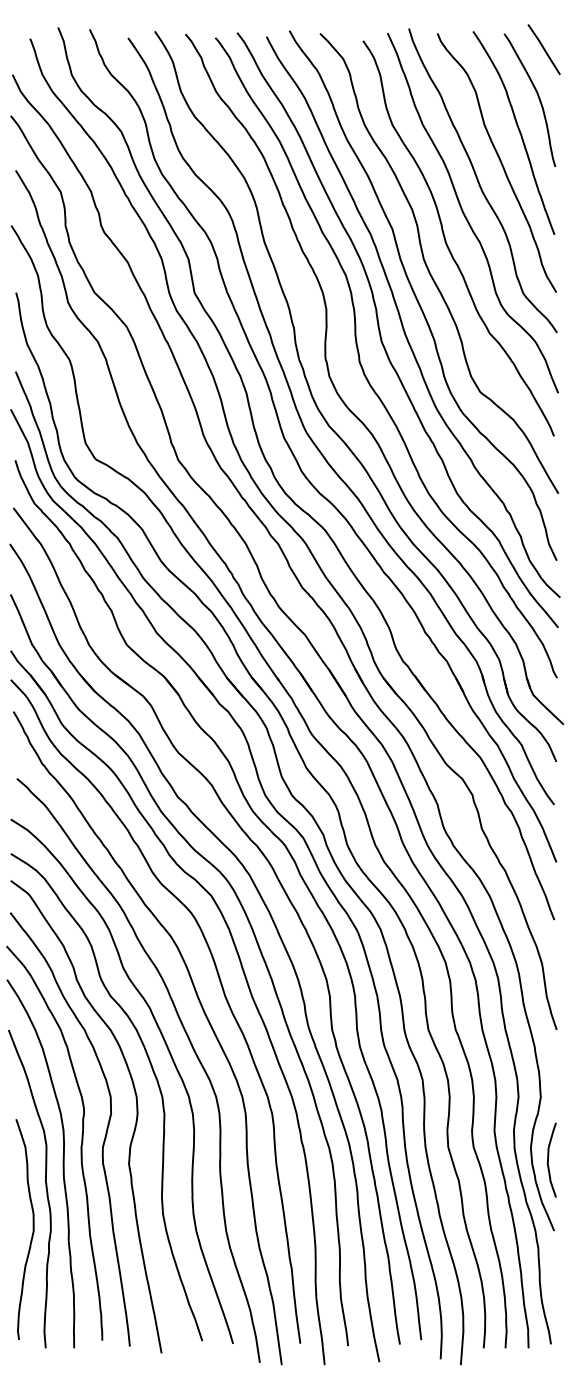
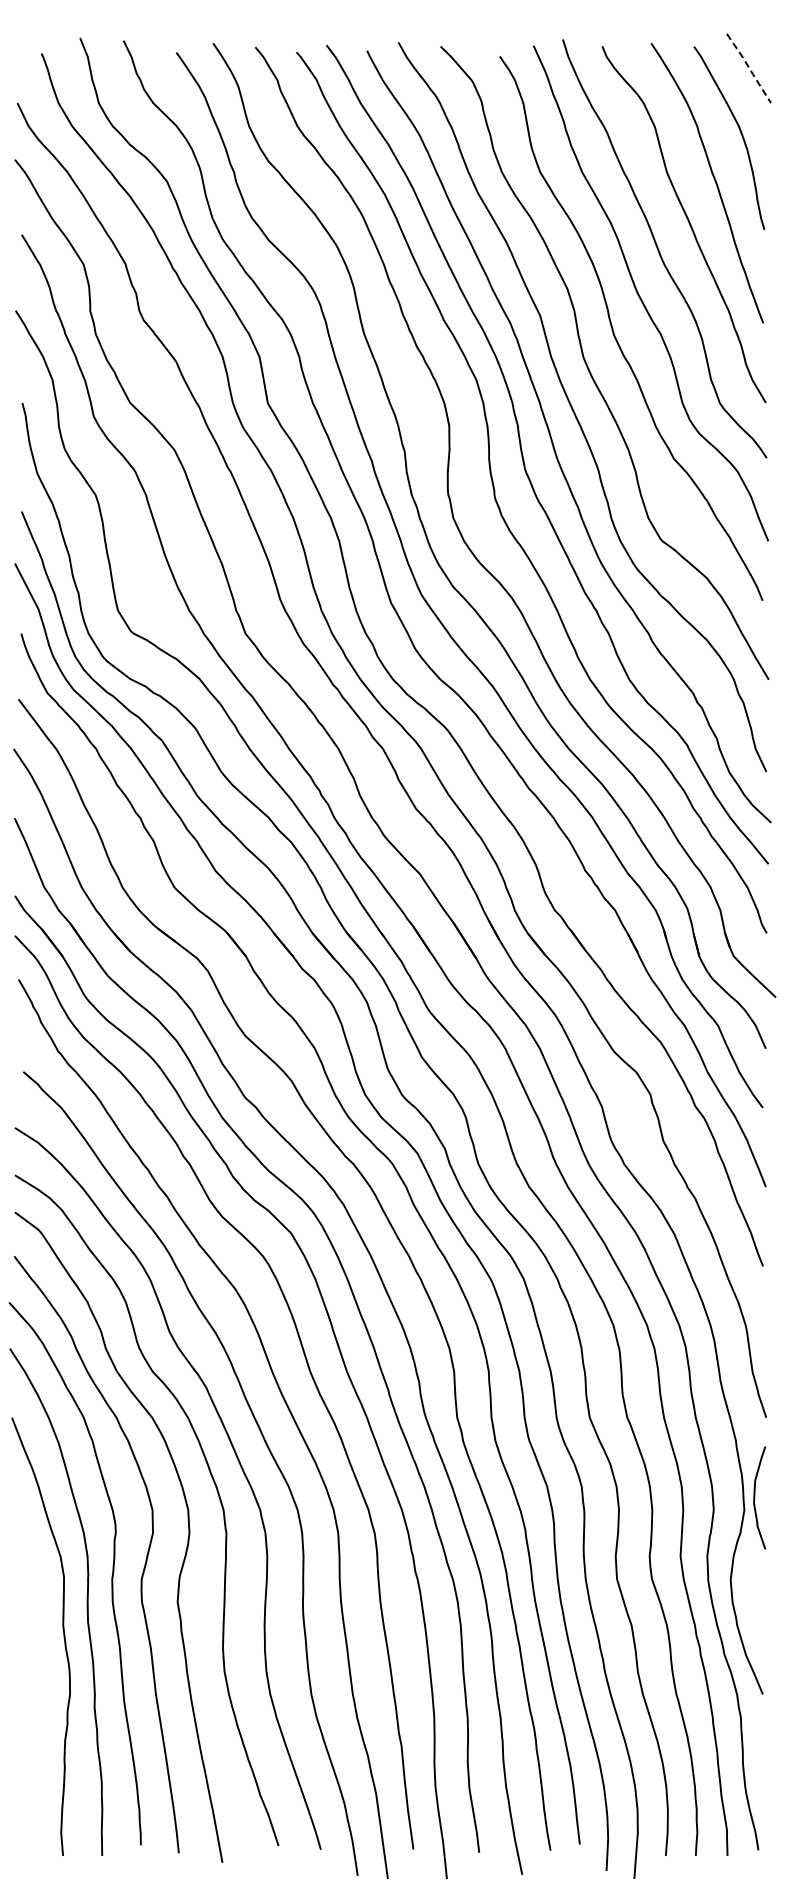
line: (544, 49) -> (749, 68), solid -> dashed
curve: (548, 1159) -> (755, 1497), moved
curve: (33, 1229) -> (45, 1692), removed

